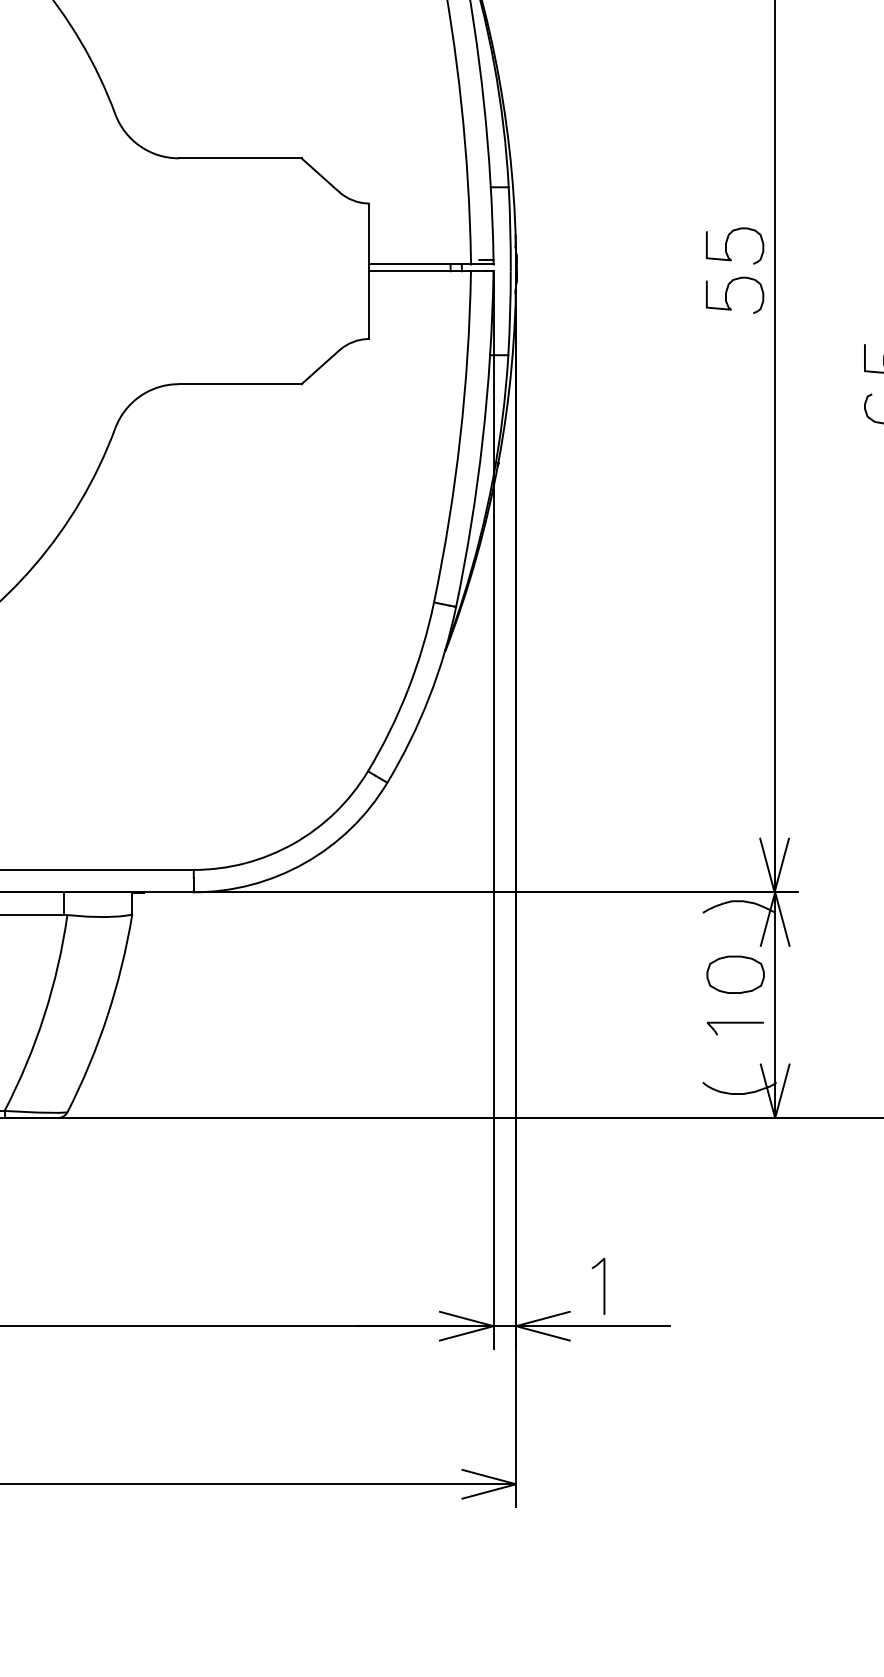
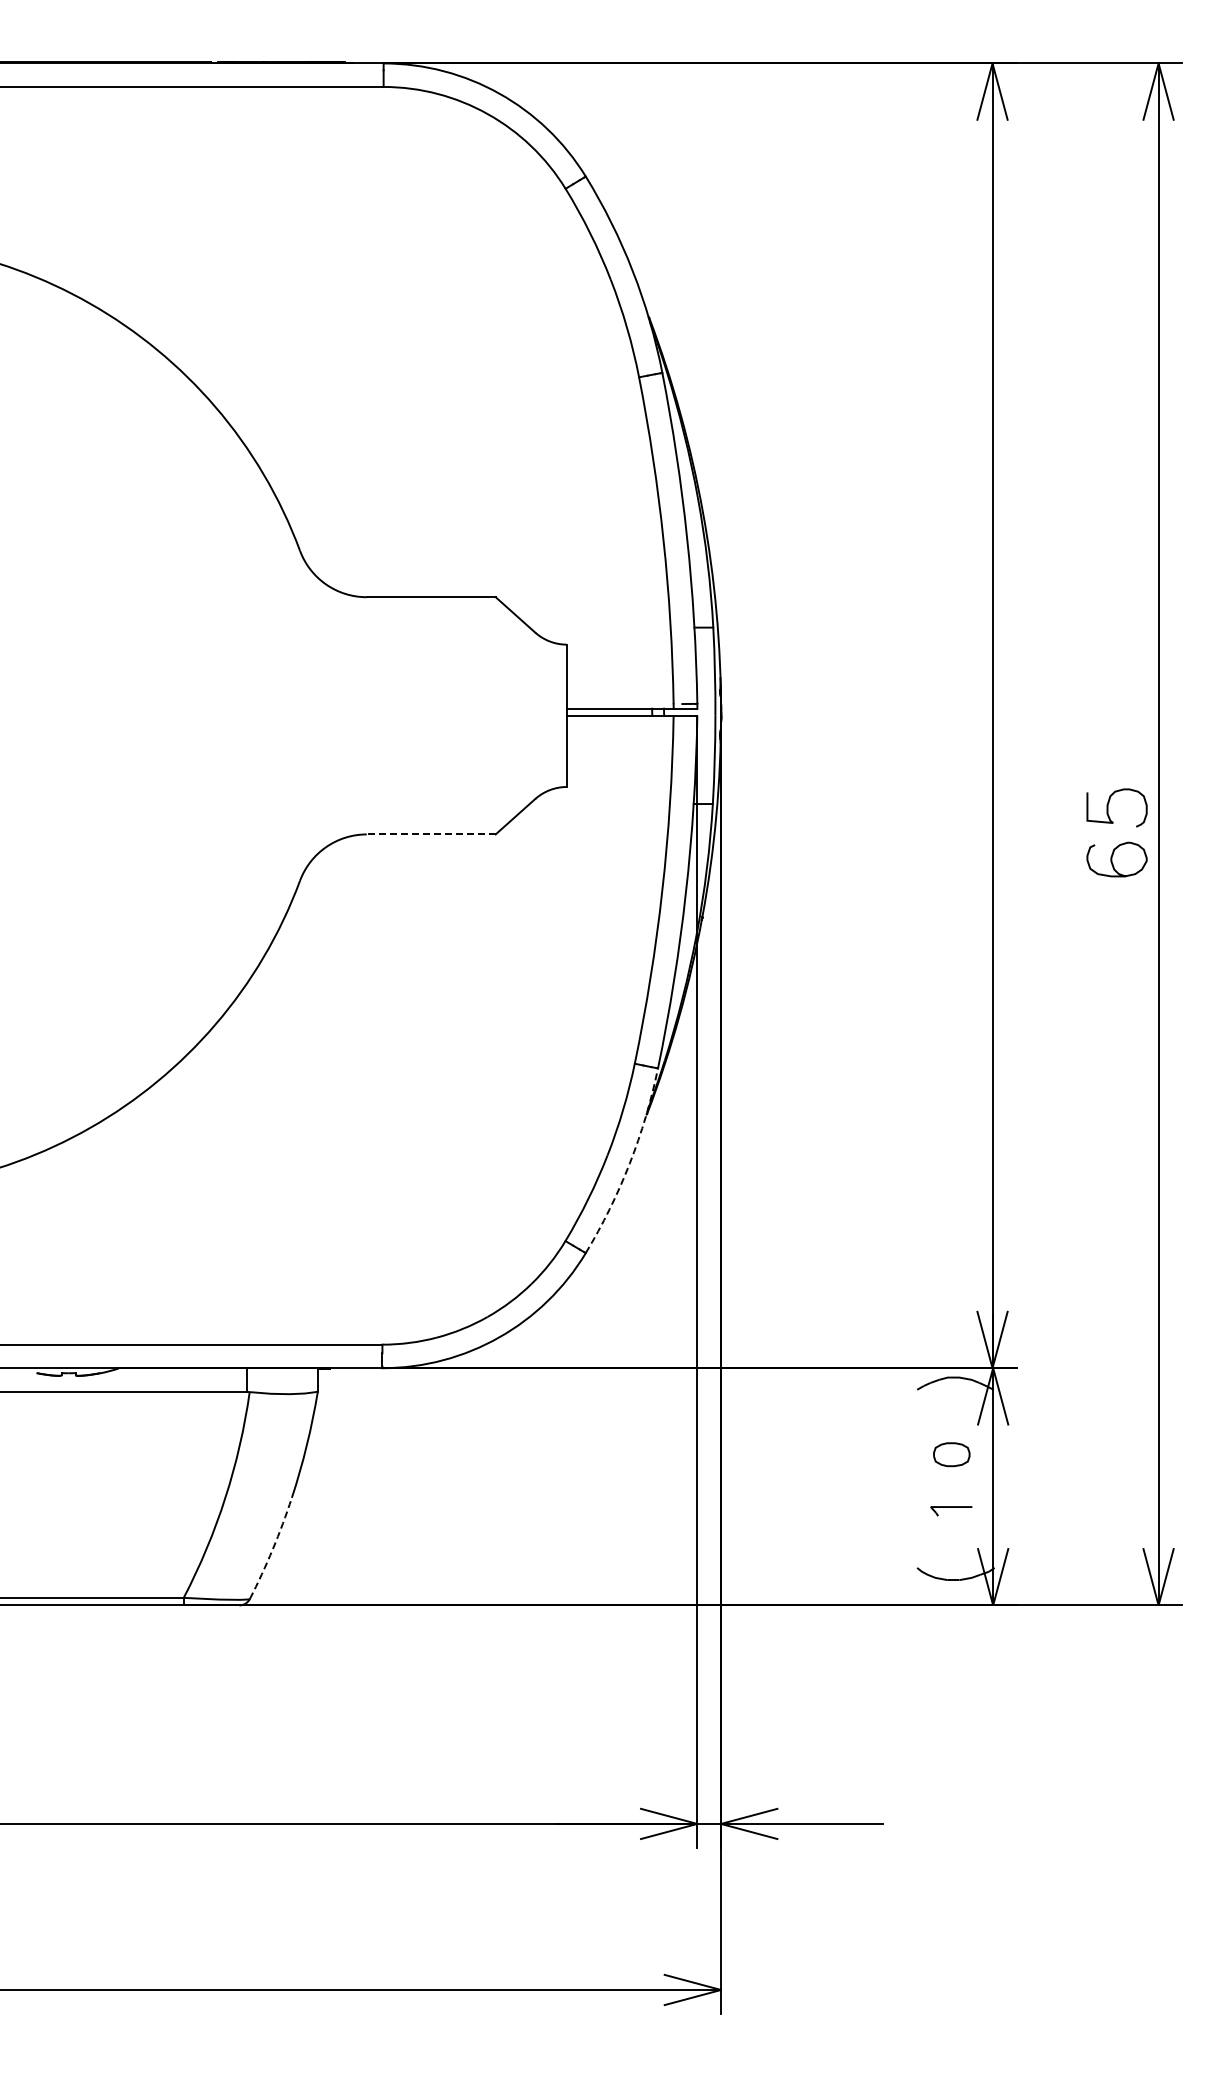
curve: (726, 245) -> (942, 688), removed
curve: (726, 294) -> (942, 740), removed
line: (239, 384) -> (430, 834), solid -> dashed
arc: (428, 697) -> (629, 1163), solid -> dashed
part: (735, 974) -> (951, 1454), size x0.6
part: (735, 1028) -> (951, 1511), size x0.7
arc: (89, 1064) -> (272, 1549), solid -> dashed
part: (598, 1285) -> (807, 1781), removed

